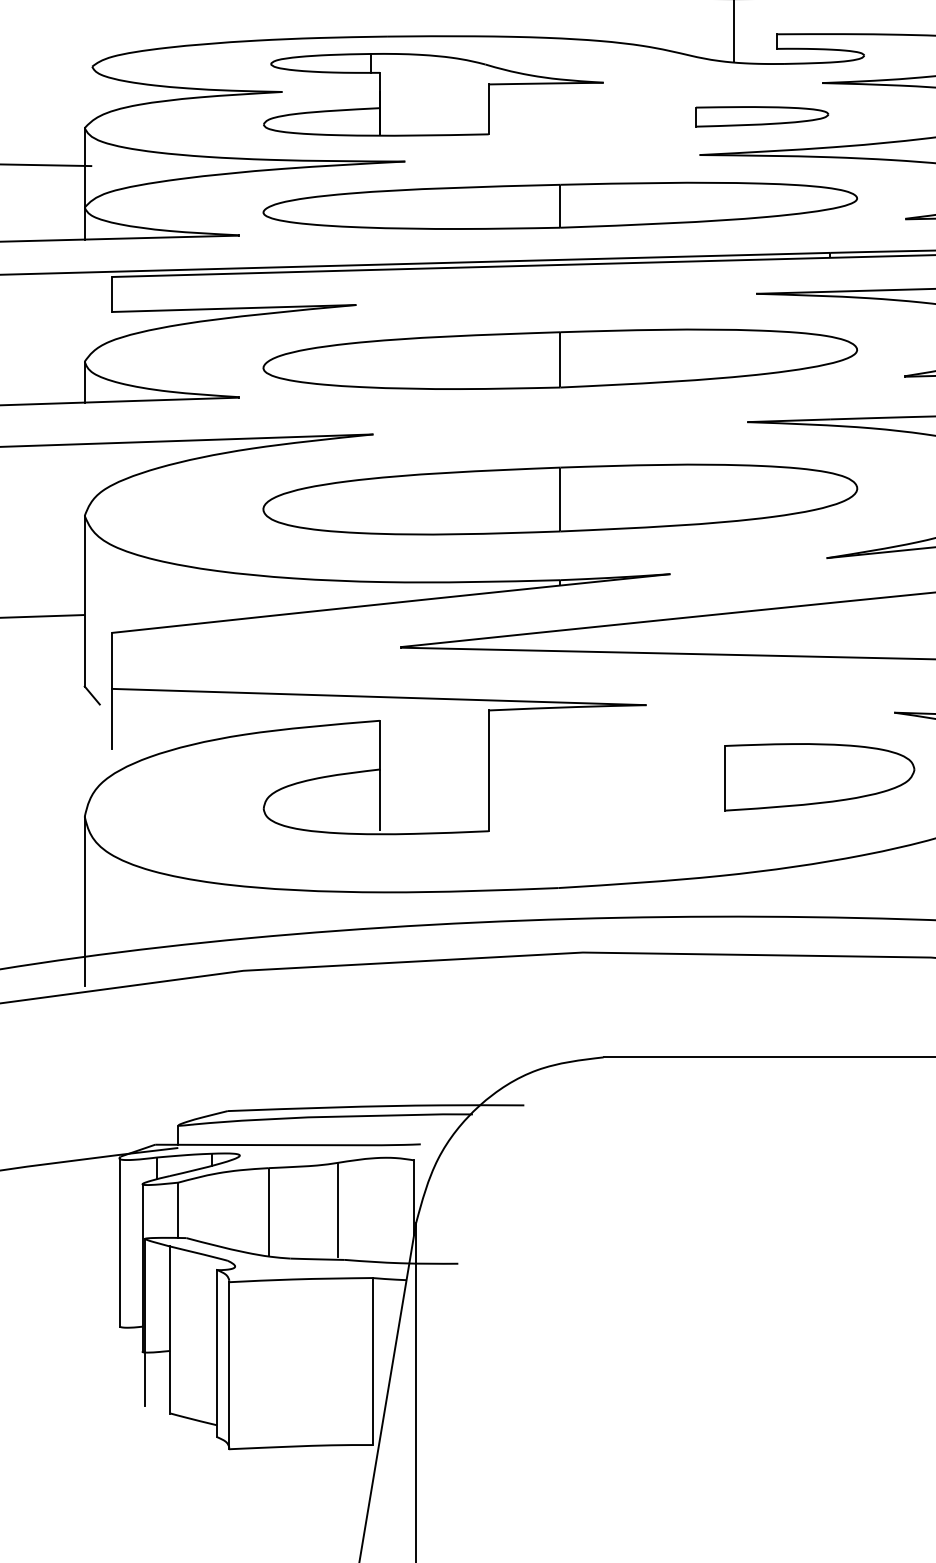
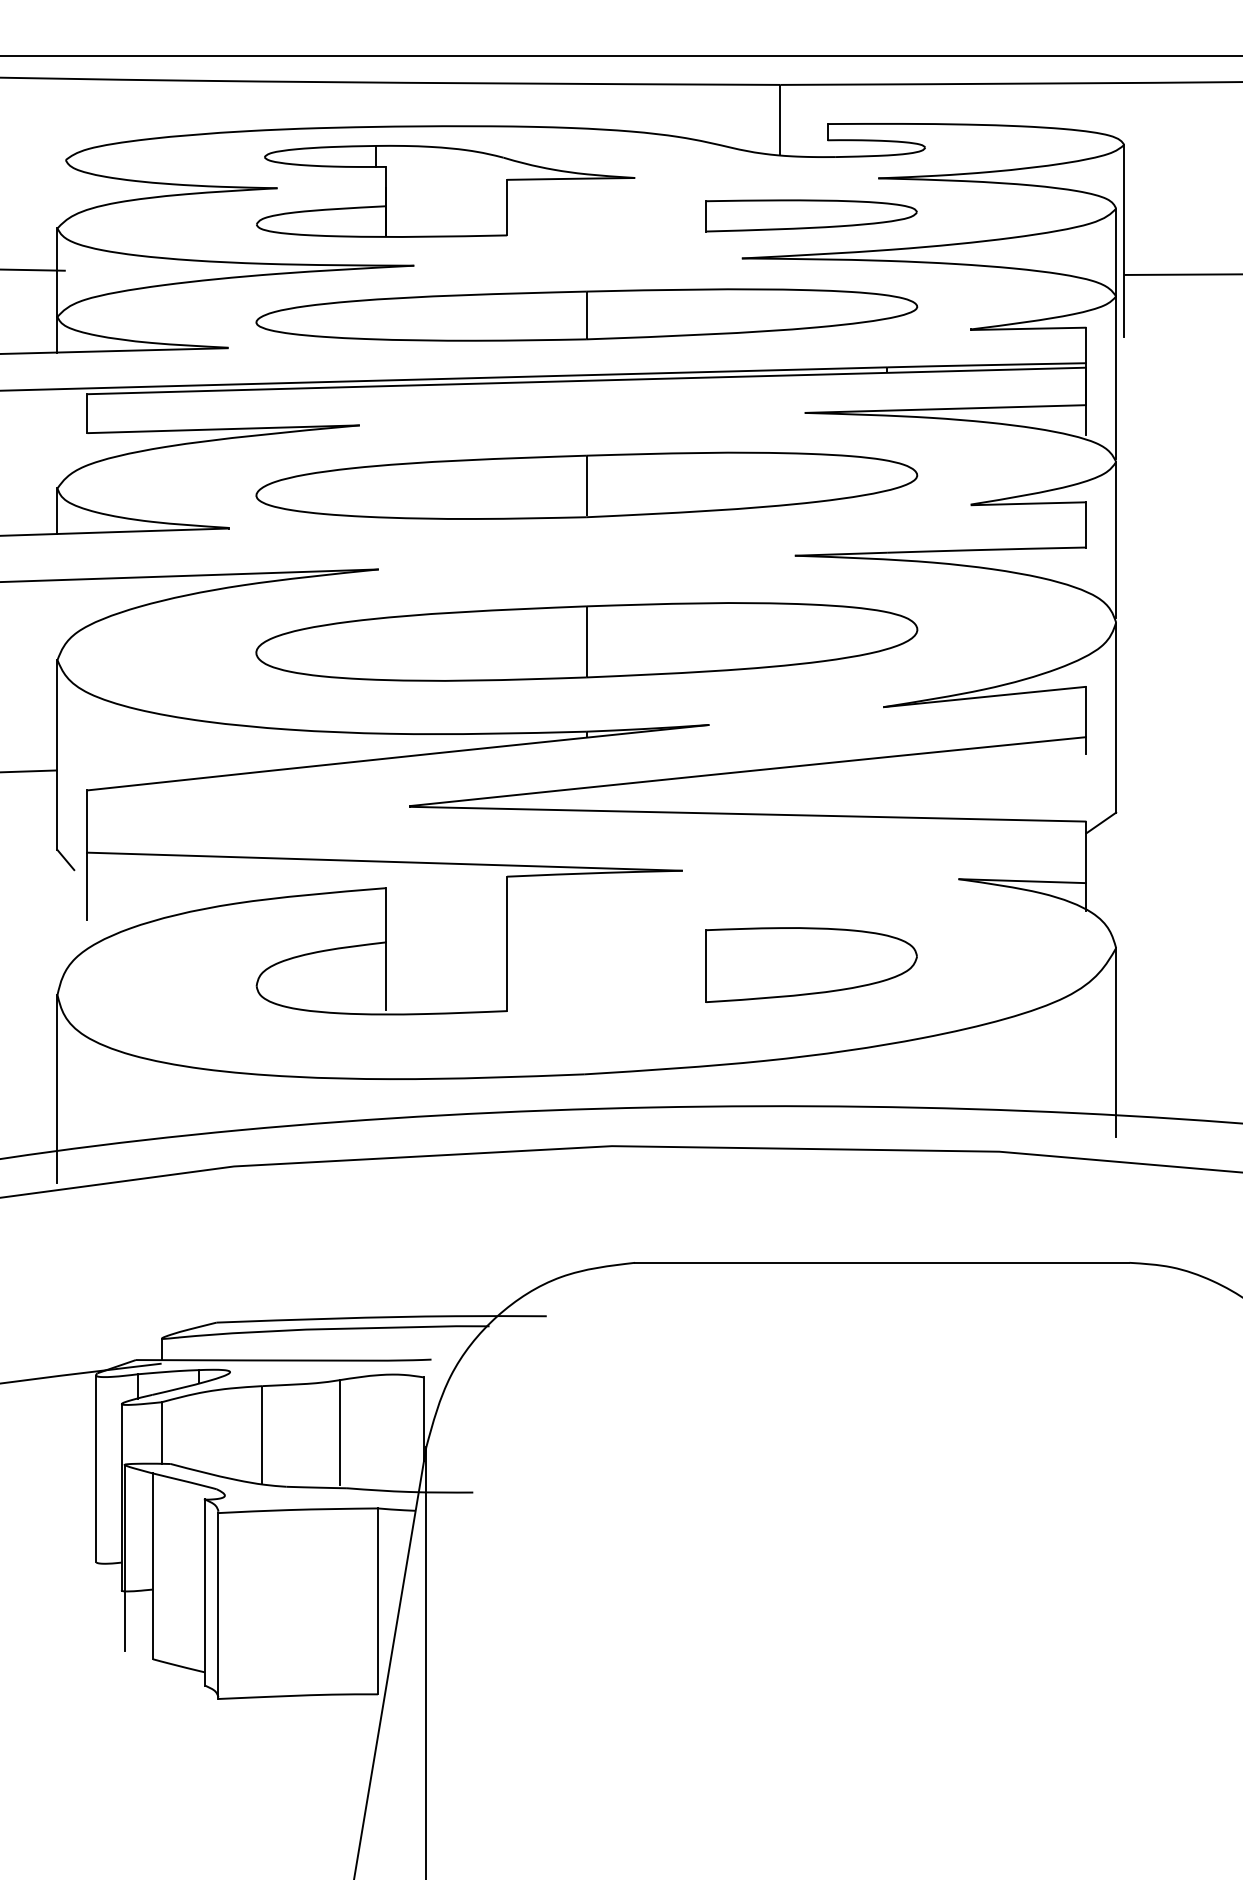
part: (762, 116) -> (811, 215), size x1.43
part: (819, 776) -> (811, 964), moved

